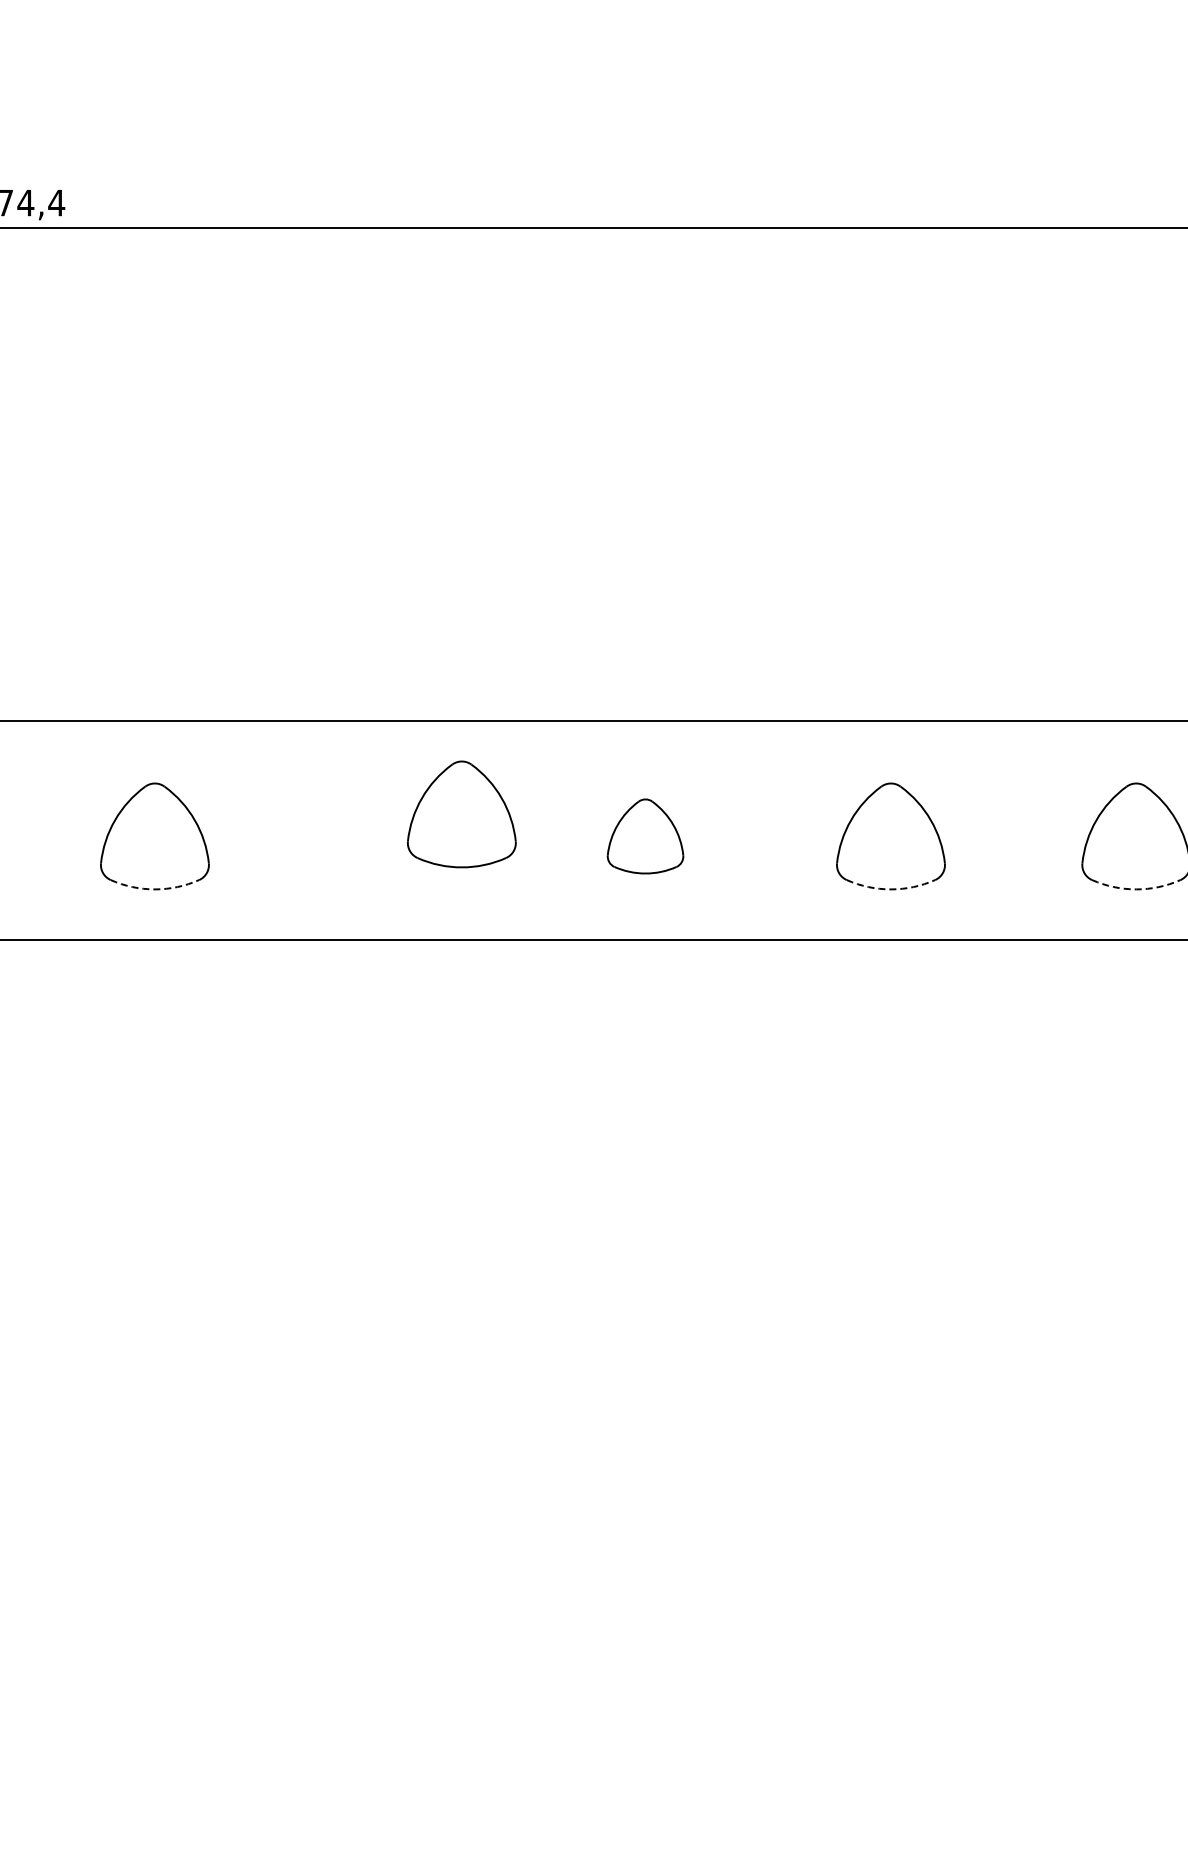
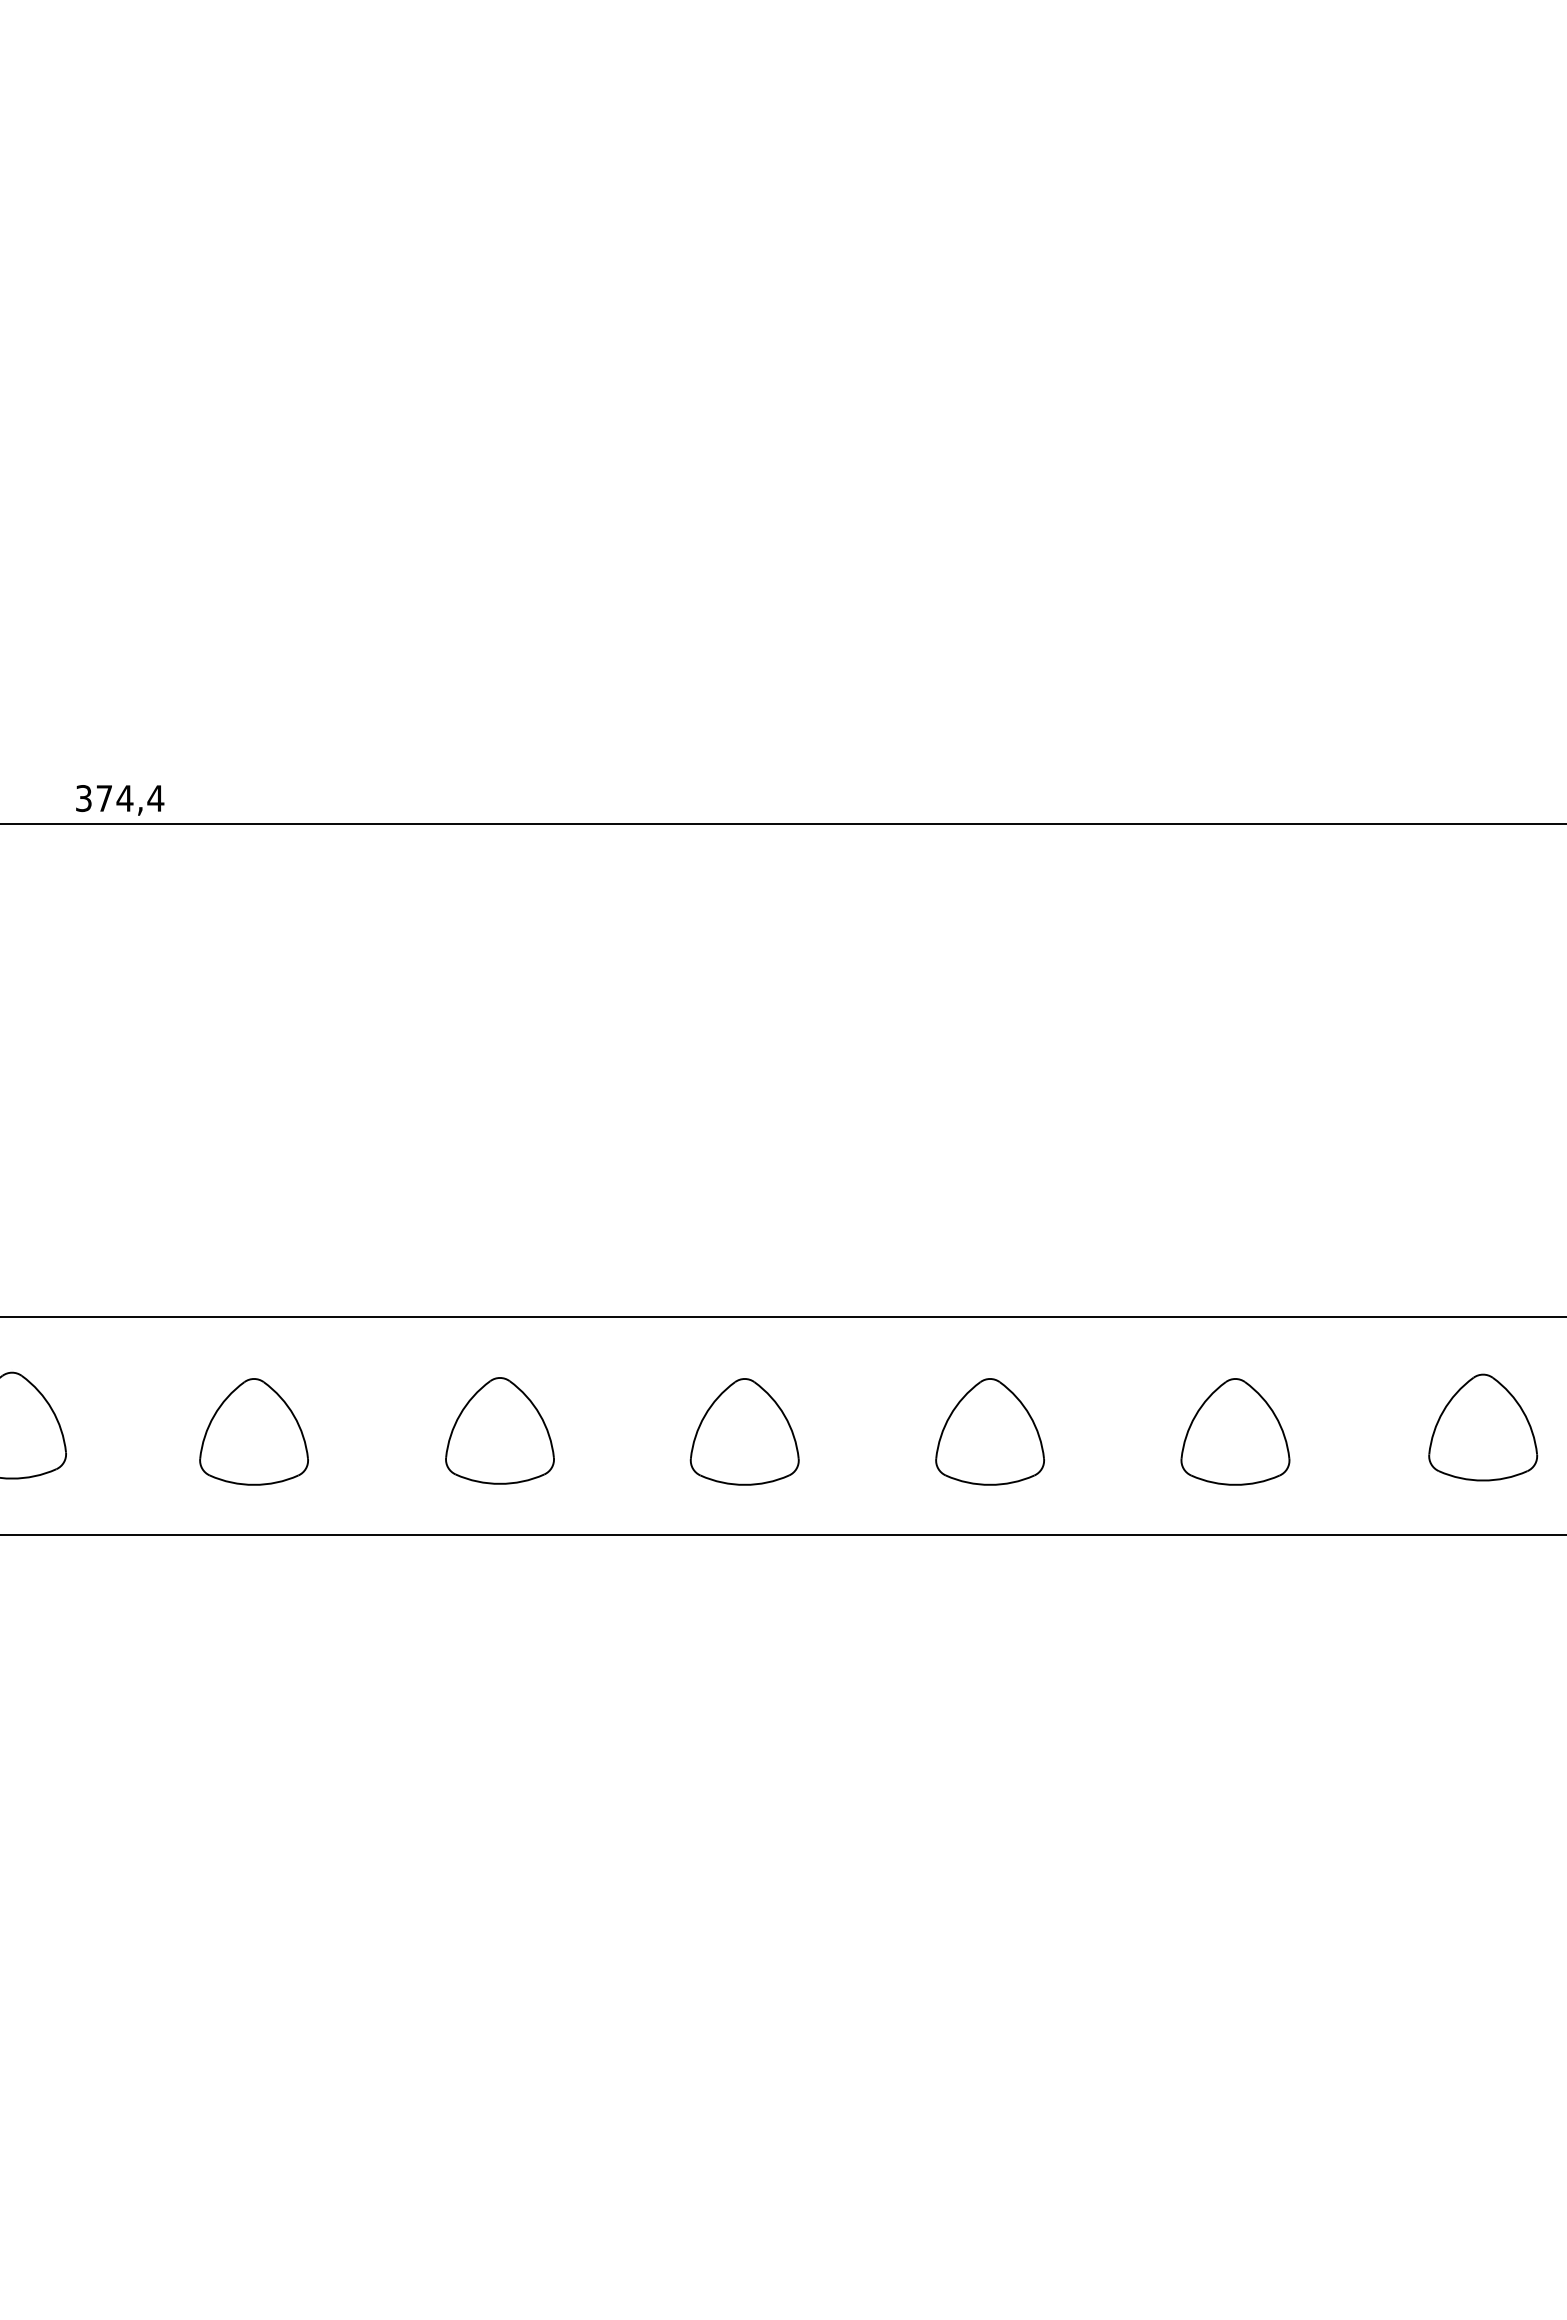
part: (461, 814) -> (499, 1430), moved
part: (645, 836) -> (744, 1431), size x1.43
arc: (155, 889) -> (254, 1484), dashed -> solid
arc: (891, 889) -> (990, 1484), dashed -> solid
arc: (1136, 889) -> (1235, 1484), dashed -> solid

